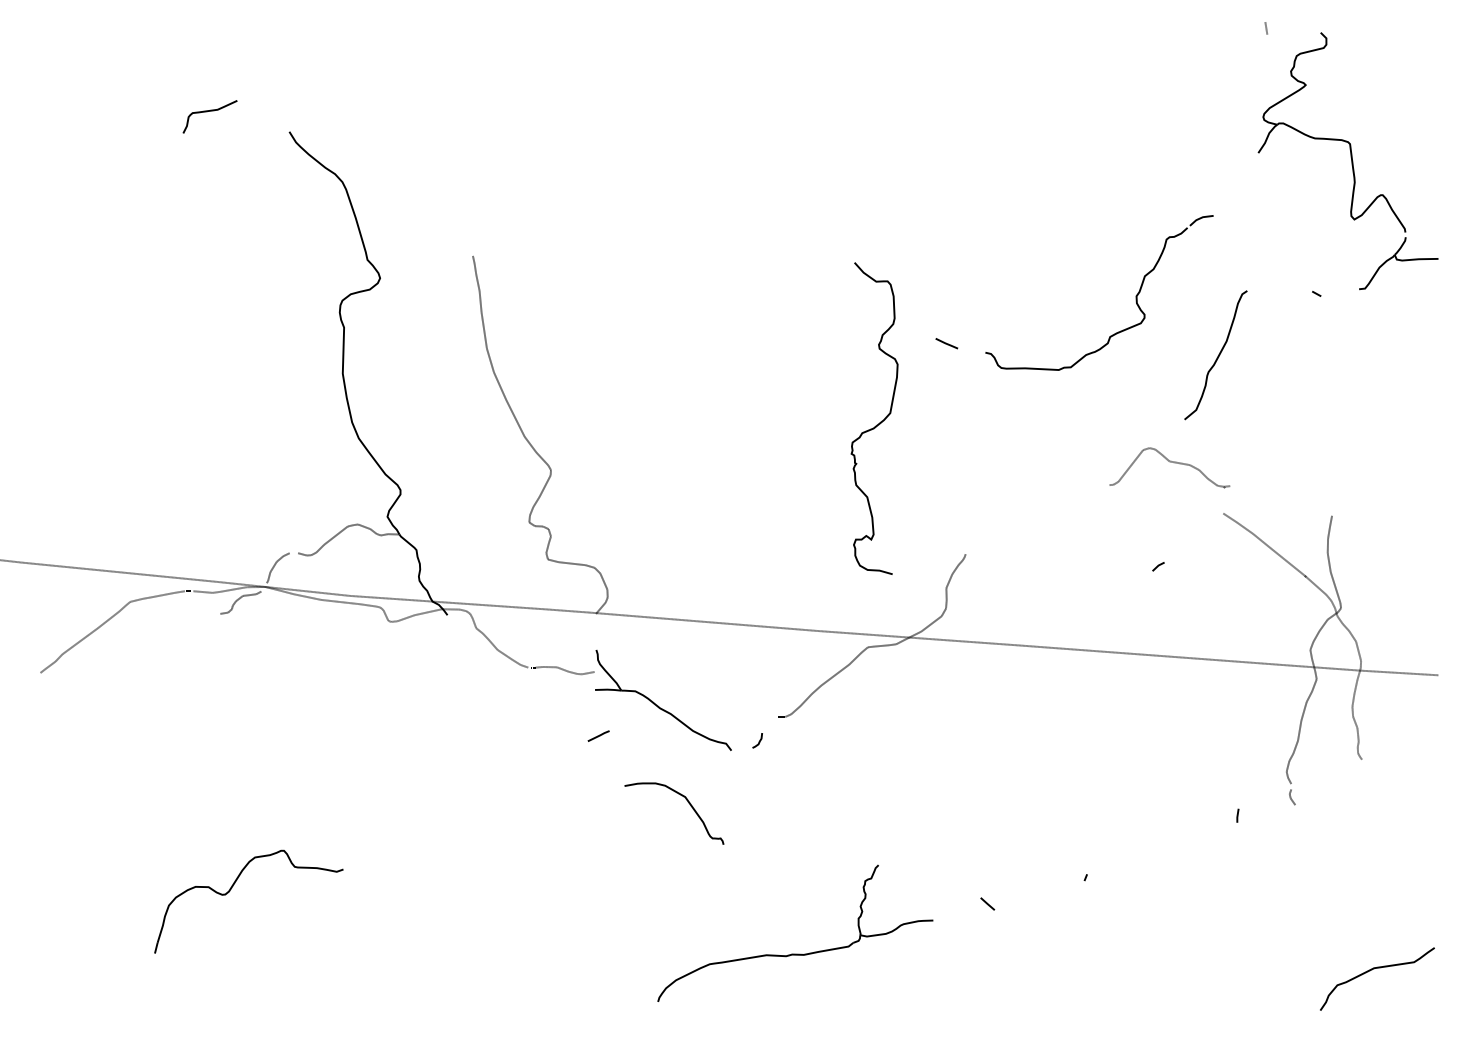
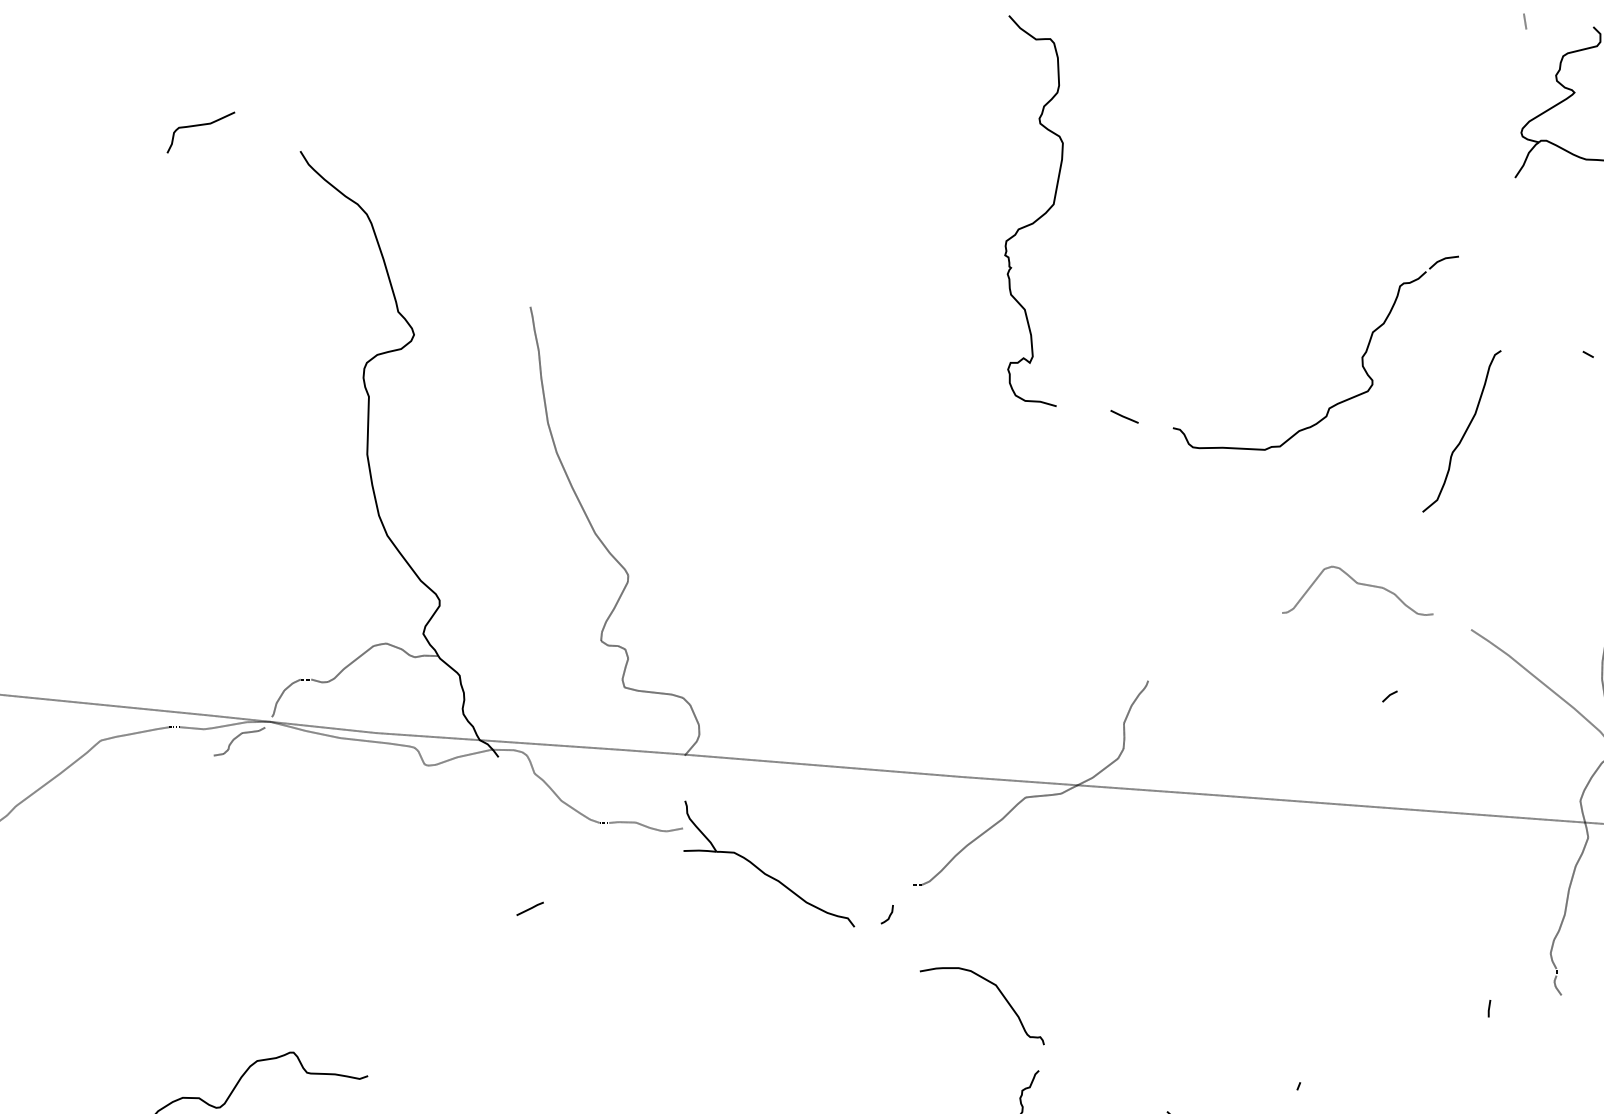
curve: (879, 422) -> (1040, 216), moved
curve: (1169, 462) -> (1357, 584), moved
line: (598, 735) -> (529, 908), moved
curve: (688, 803) -> (1000, 993), moved

